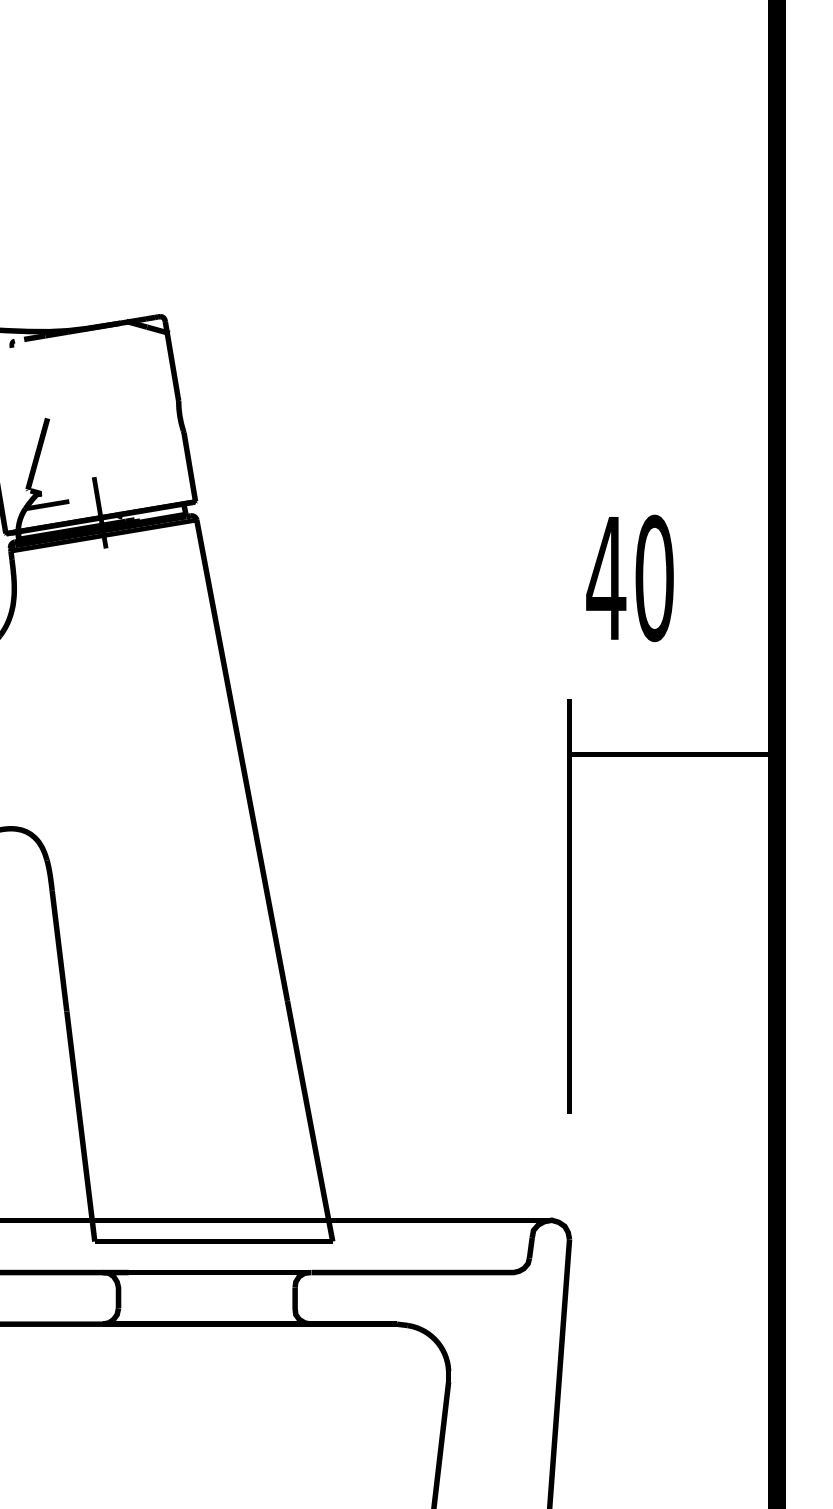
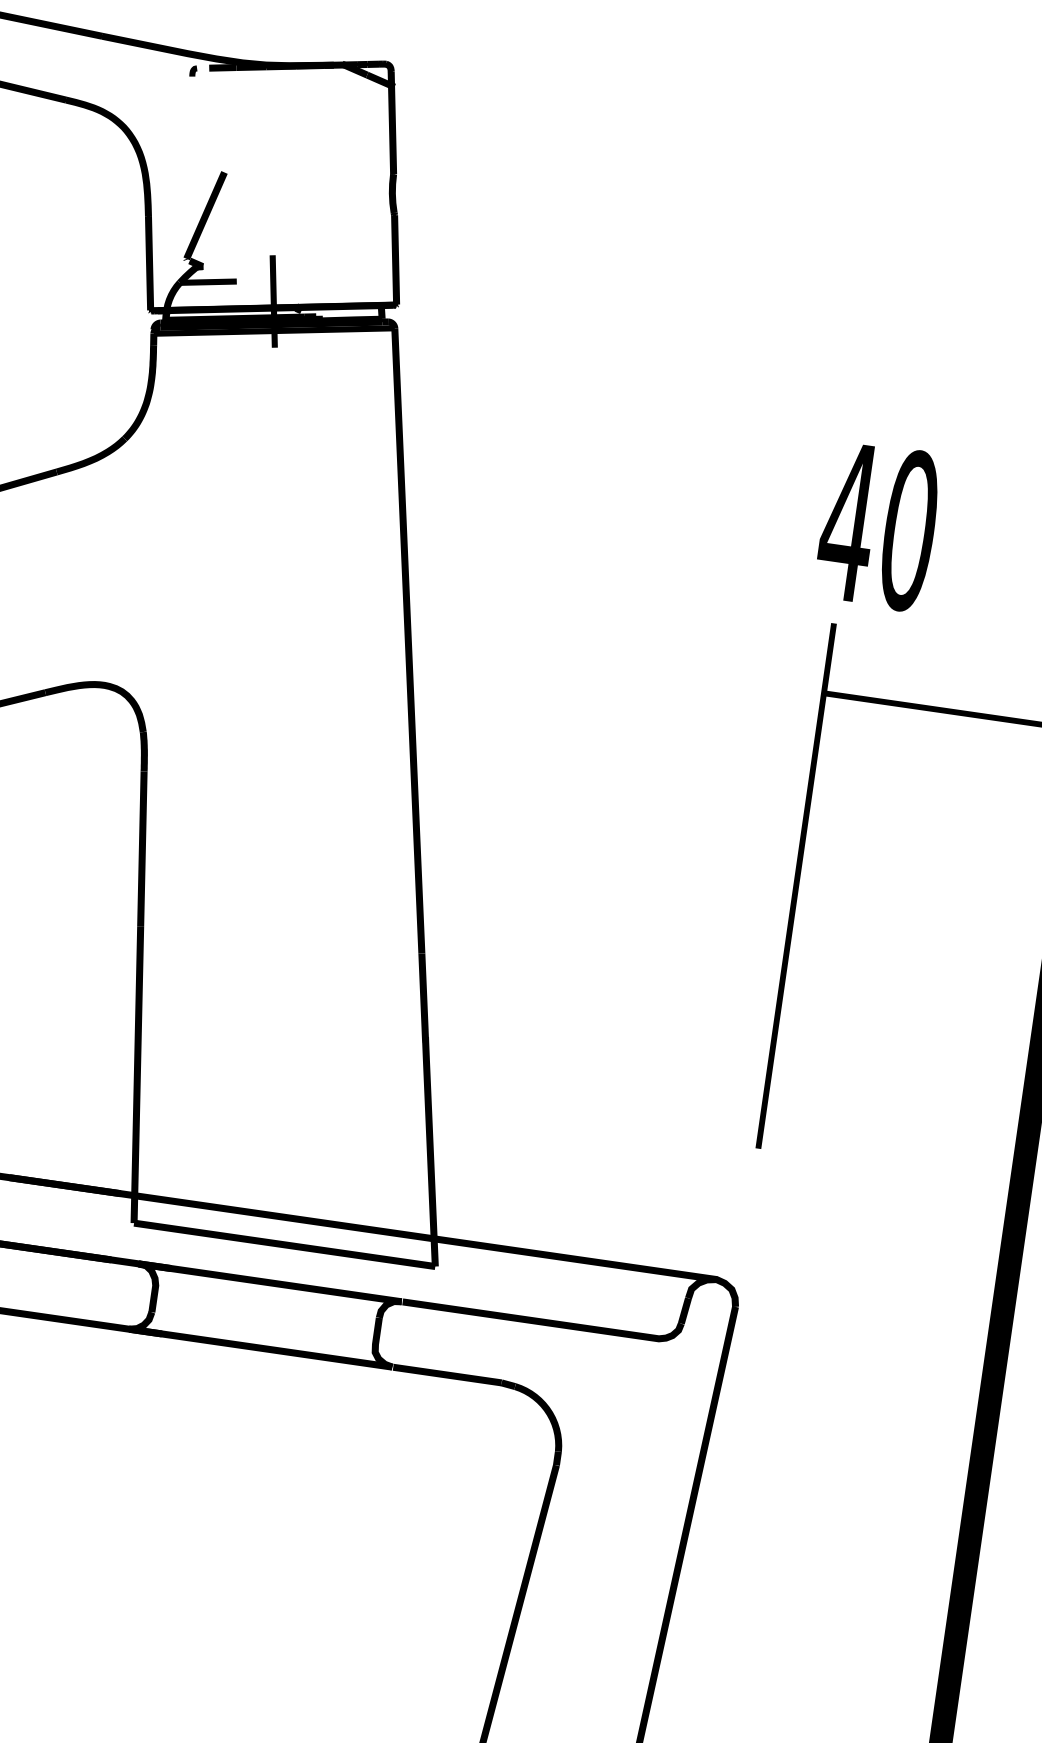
text: (629, 578) -> (877, 526), moved

